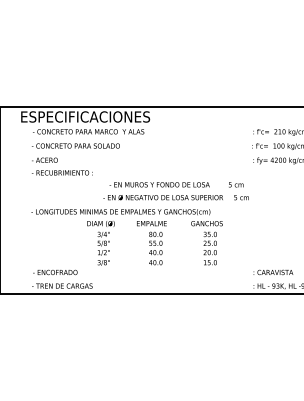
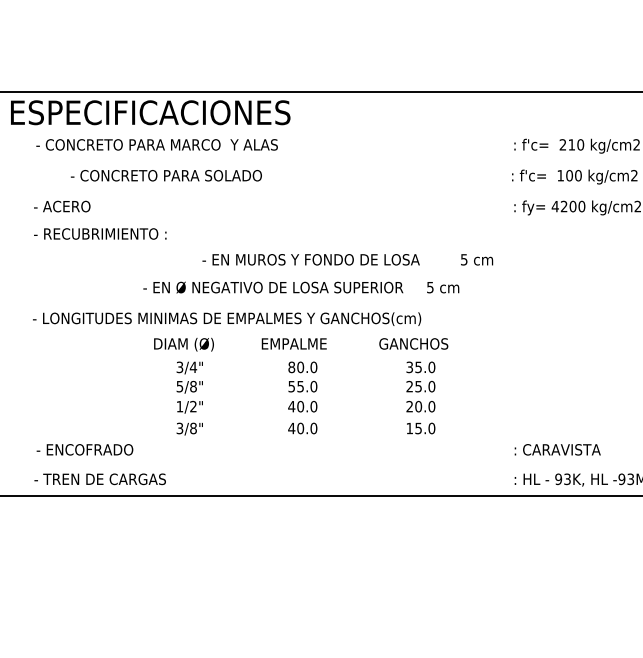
text: (75, 145) -> (165, 174), moved
text: (175, 197) -> (299, 287), moved

